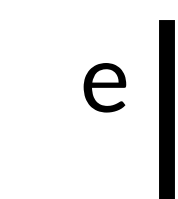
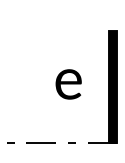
text: (104, 87) -> (68, 84), moved

